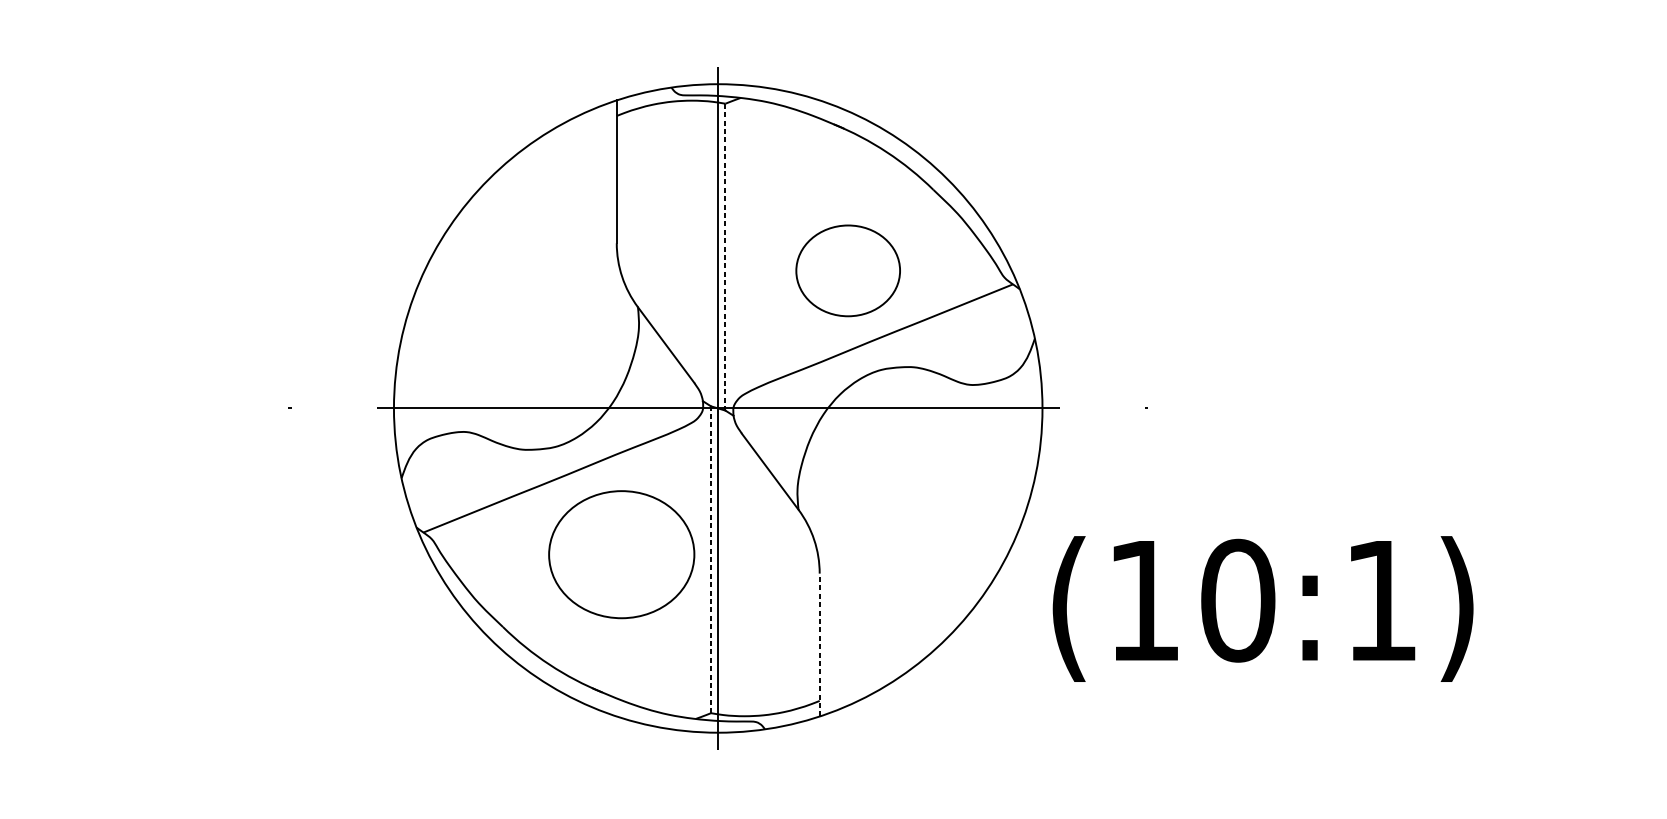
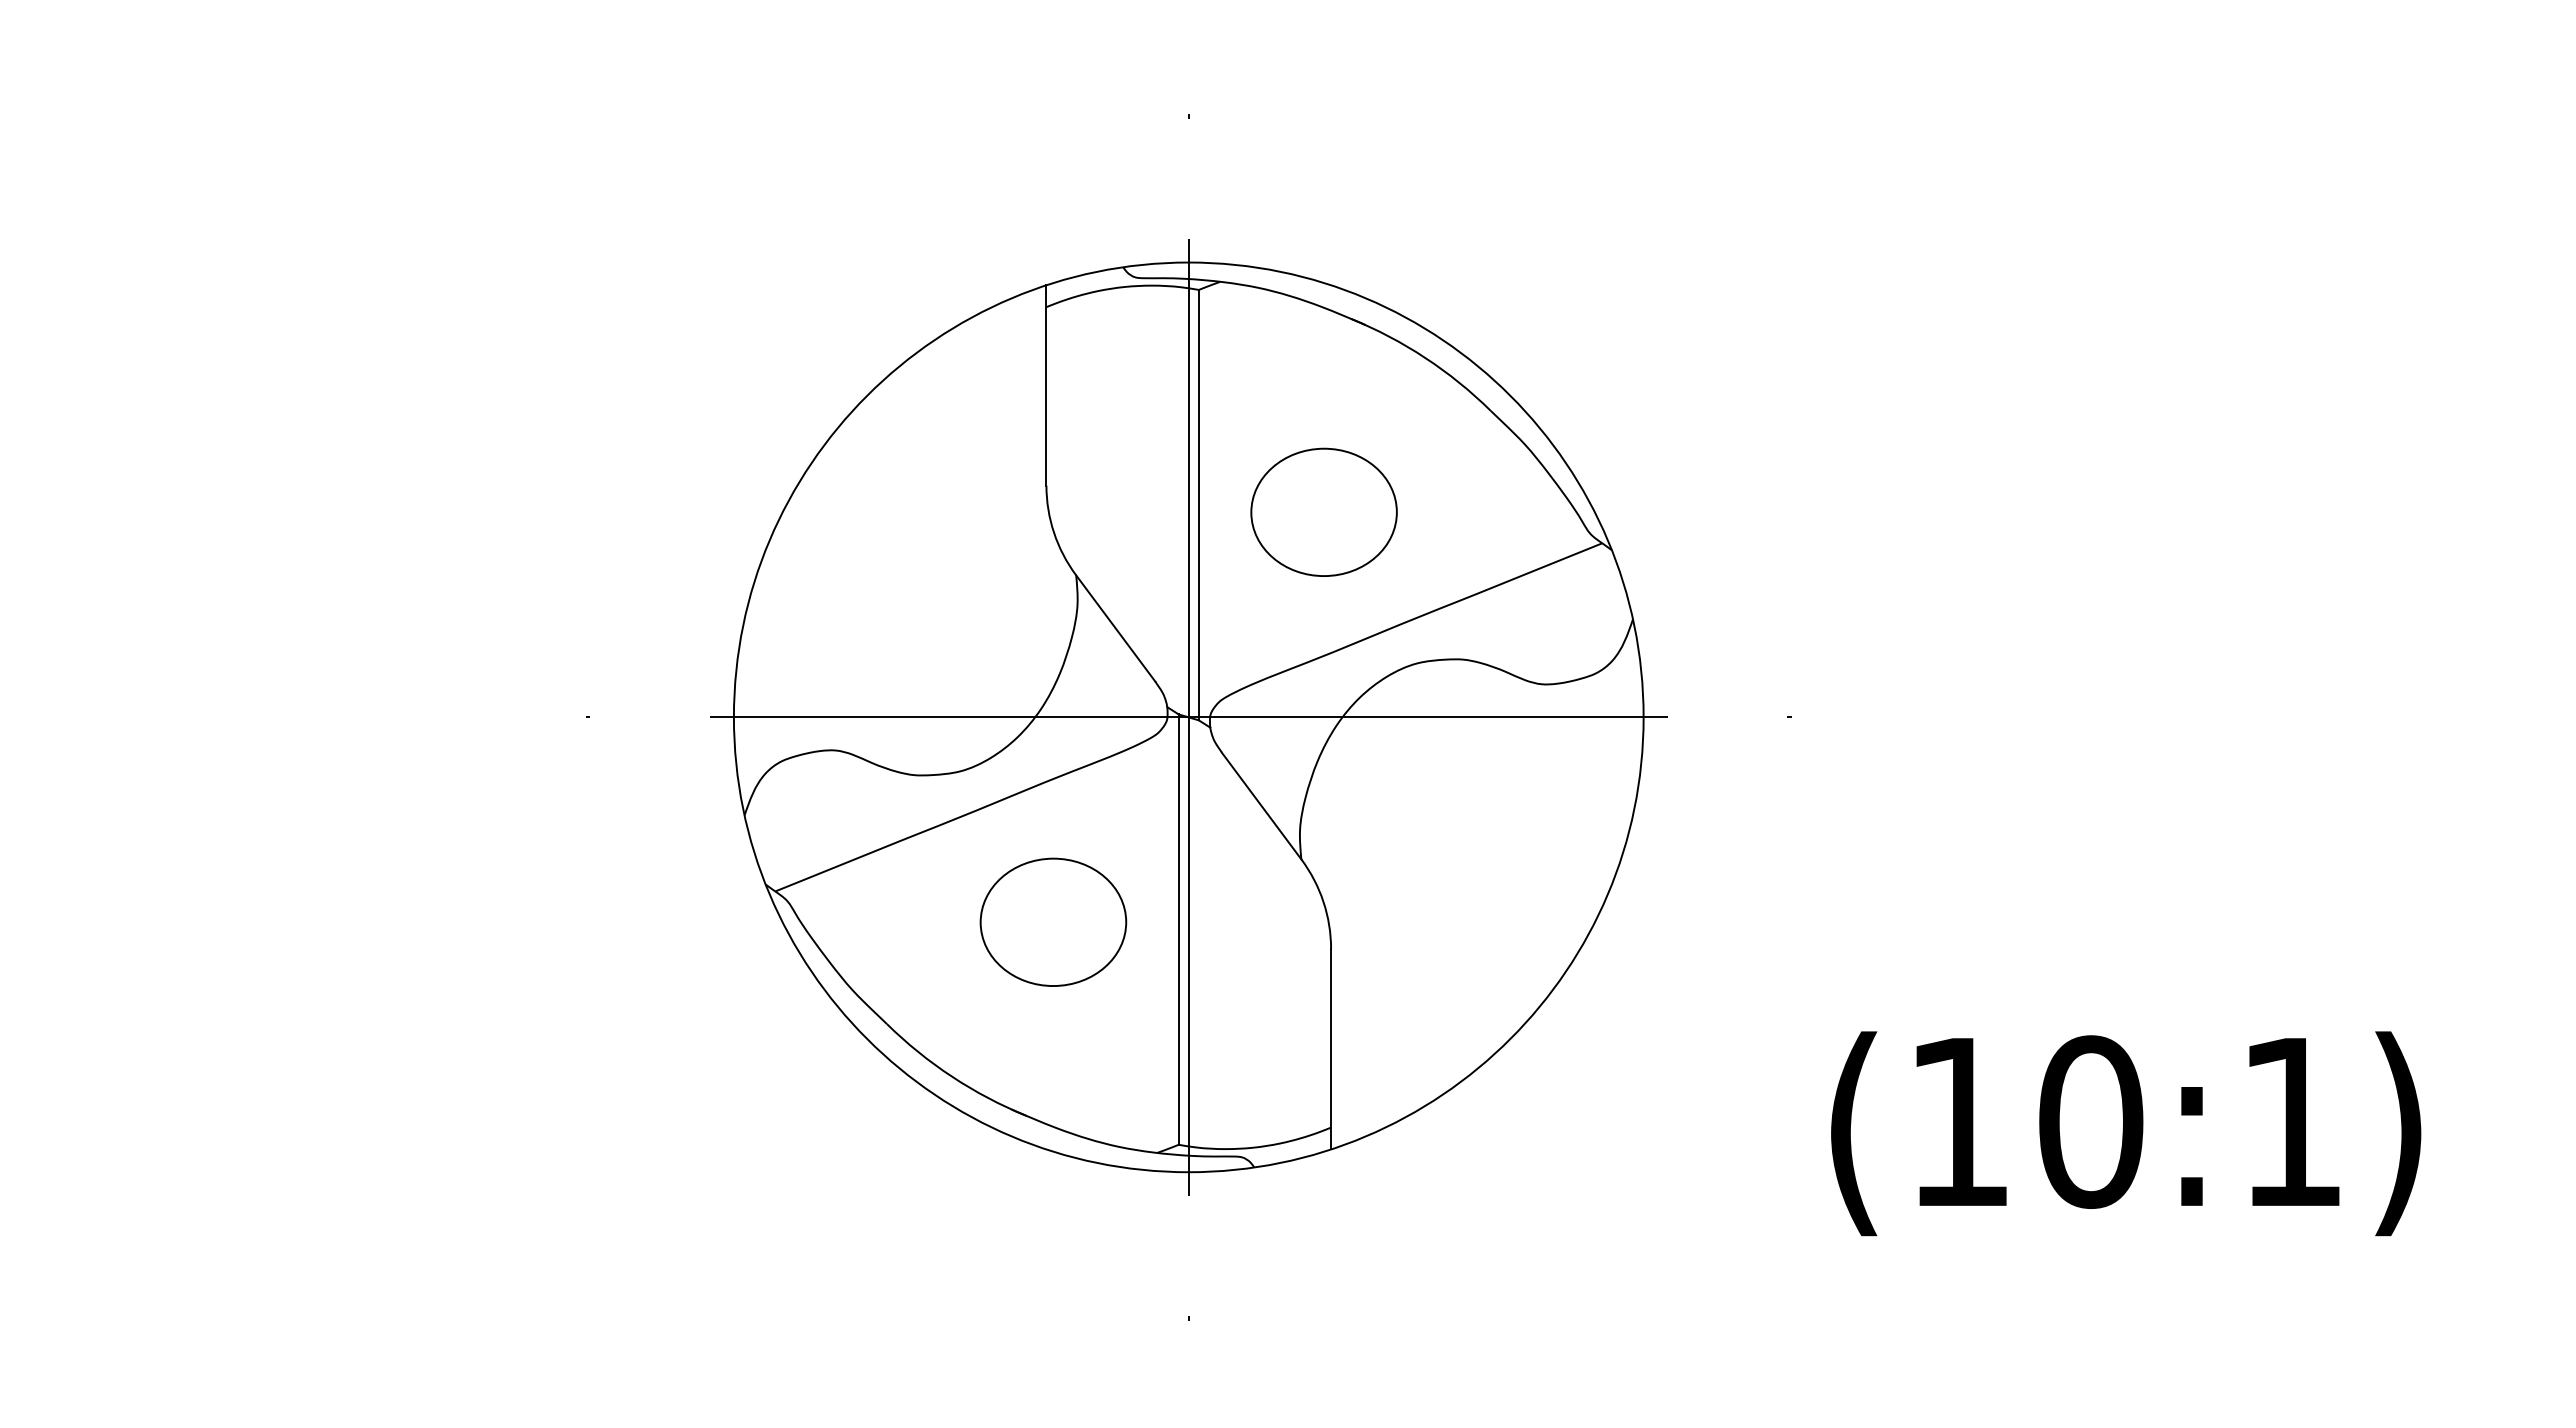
line: (725, 257) -> (1198, 505), dashed -> solid
part: (847, 270) -> (1323, 511), moved
part: (621, 553) -> (1053, 921), size x0.71
line: (710, 559) -> (1178, 929), dashed -> solid
text: (1263, 608) -> (2126, 1133), moved
line: (819, 644) -> (1331, 1048), dashed -> solid

